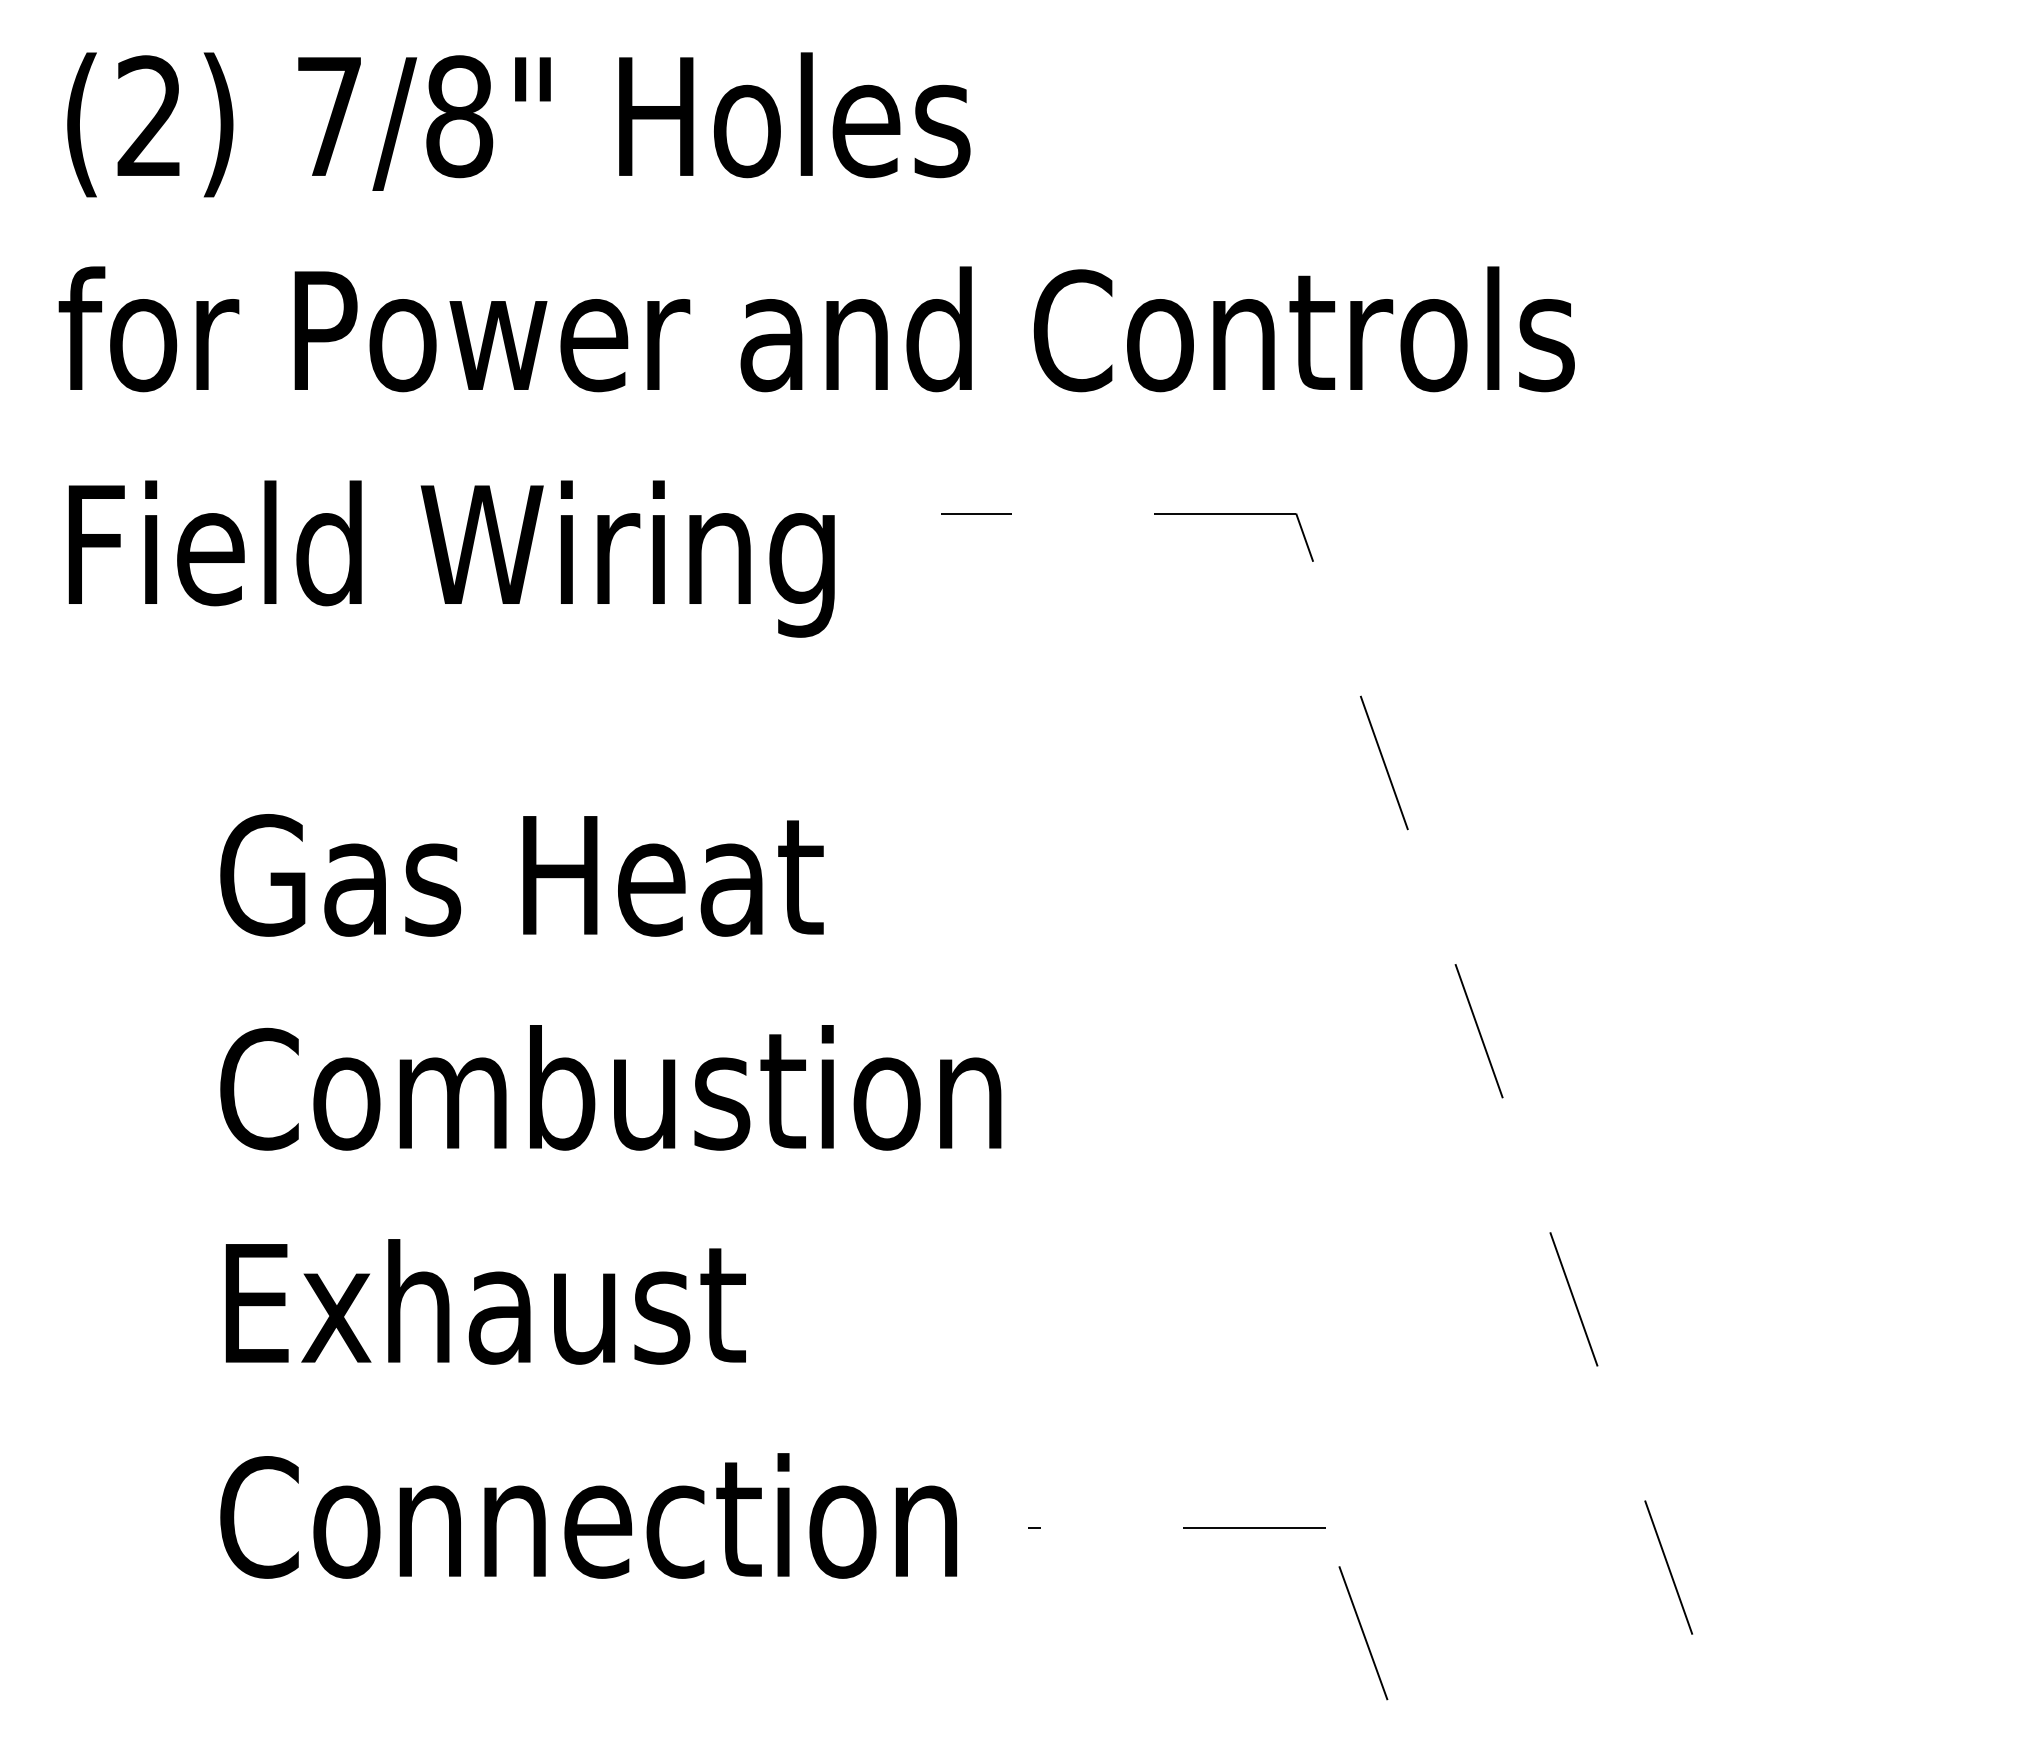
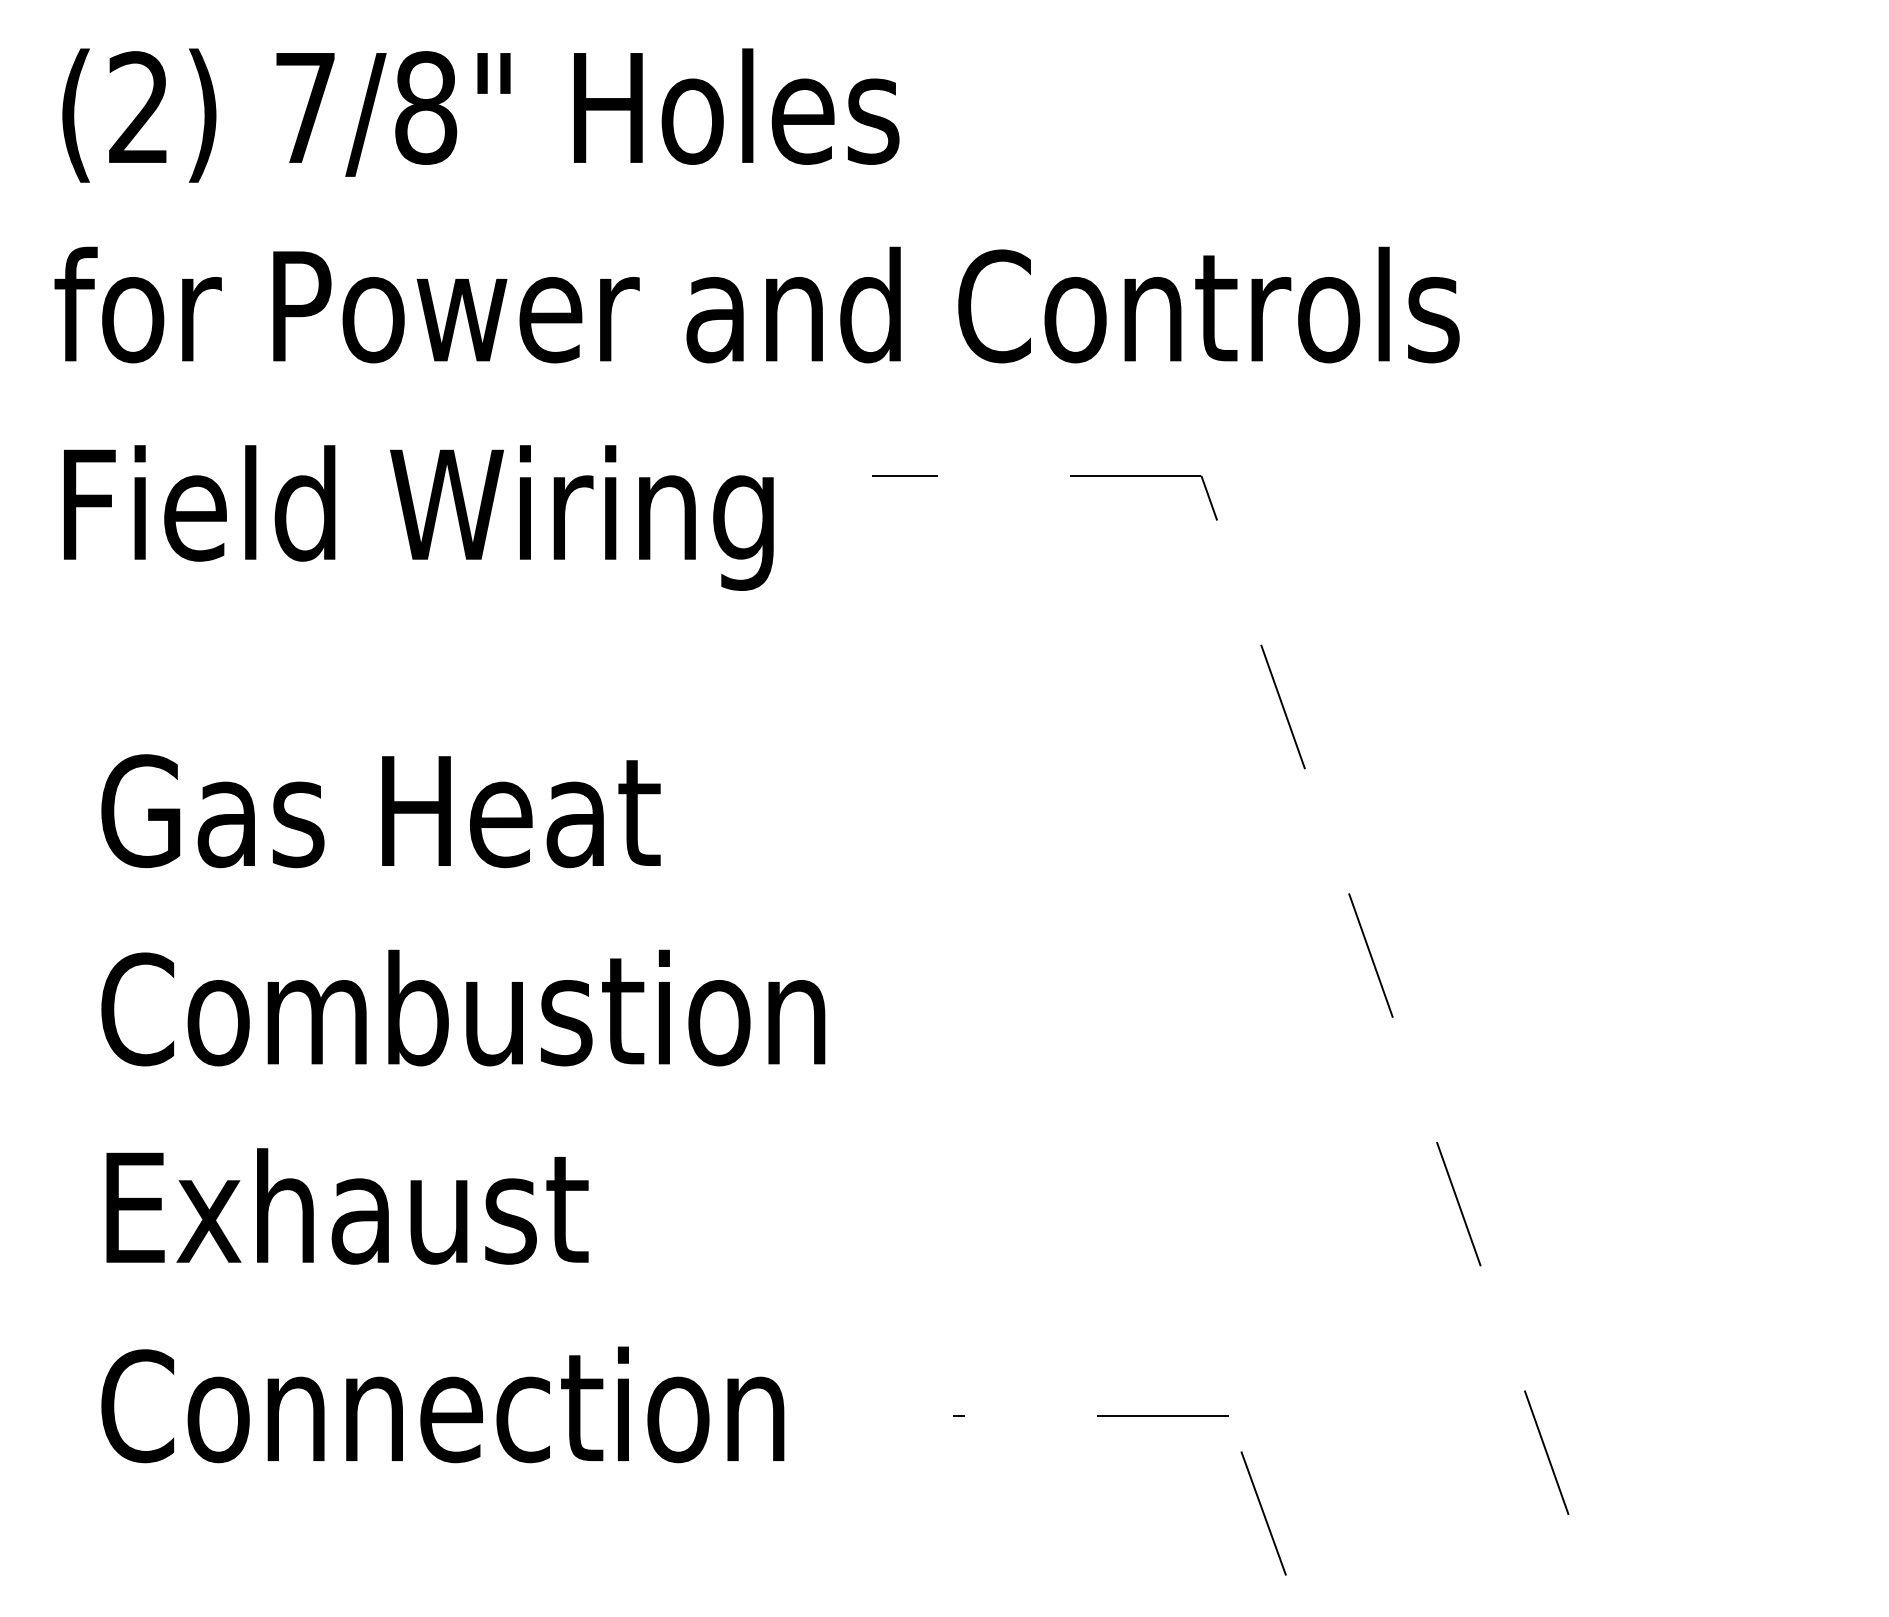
text: (610, 1196) -> (463, 1108), moved

